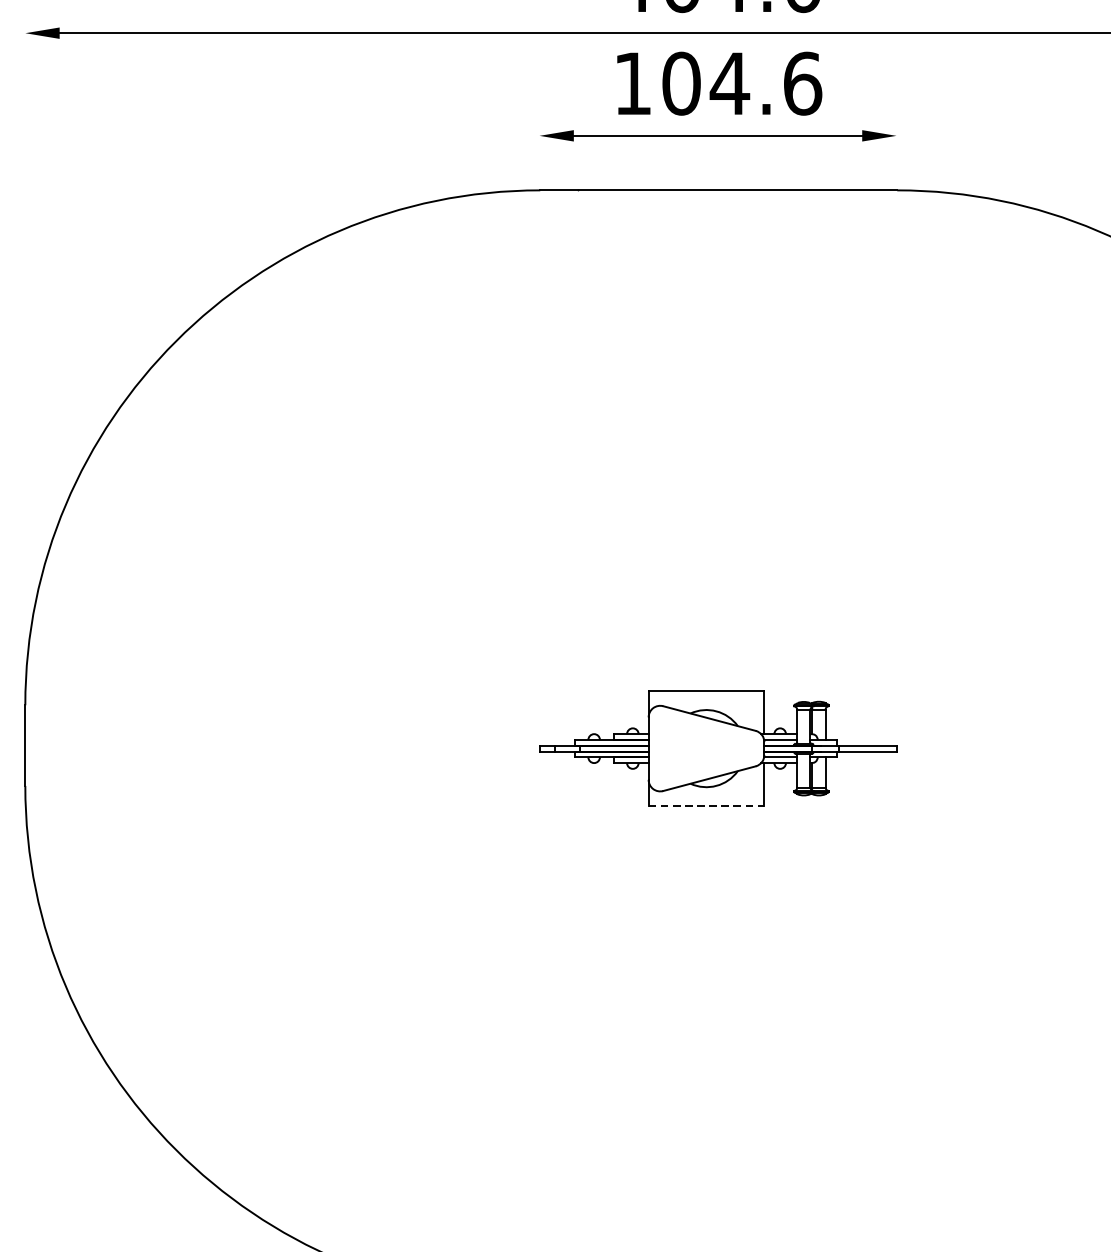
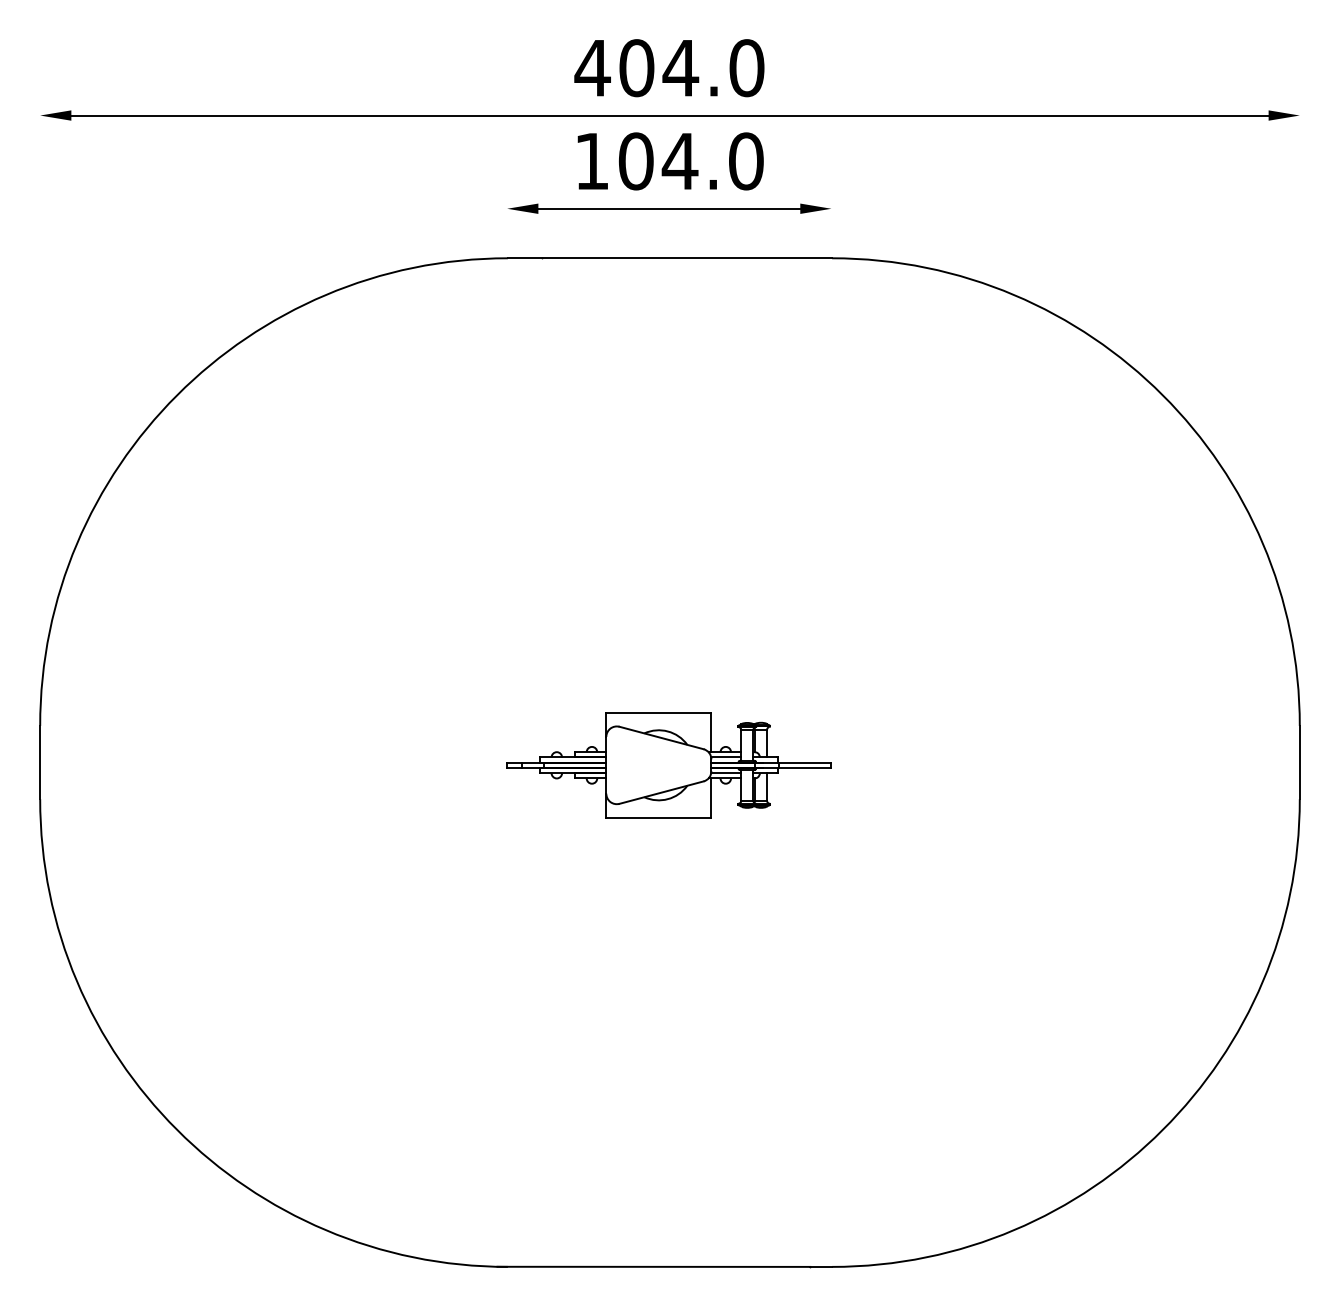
text: (802, 83) -> (746, 161), 104.6 -> 104.0
line: (706, 806) -> (658, 817), dashed -> solid

